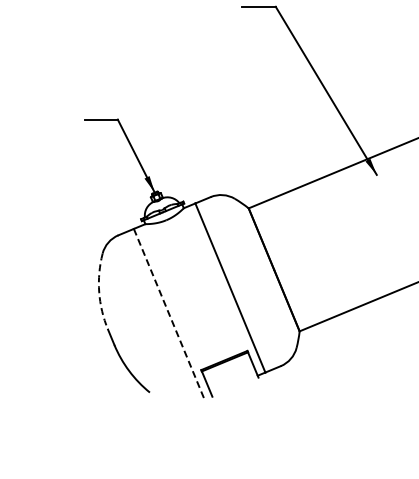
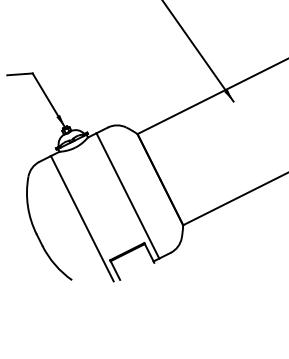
arc: (99, 292) -> (28, 206), dashed -> solid
line: (168, 313) -> (82, 218), dashed -> solid

